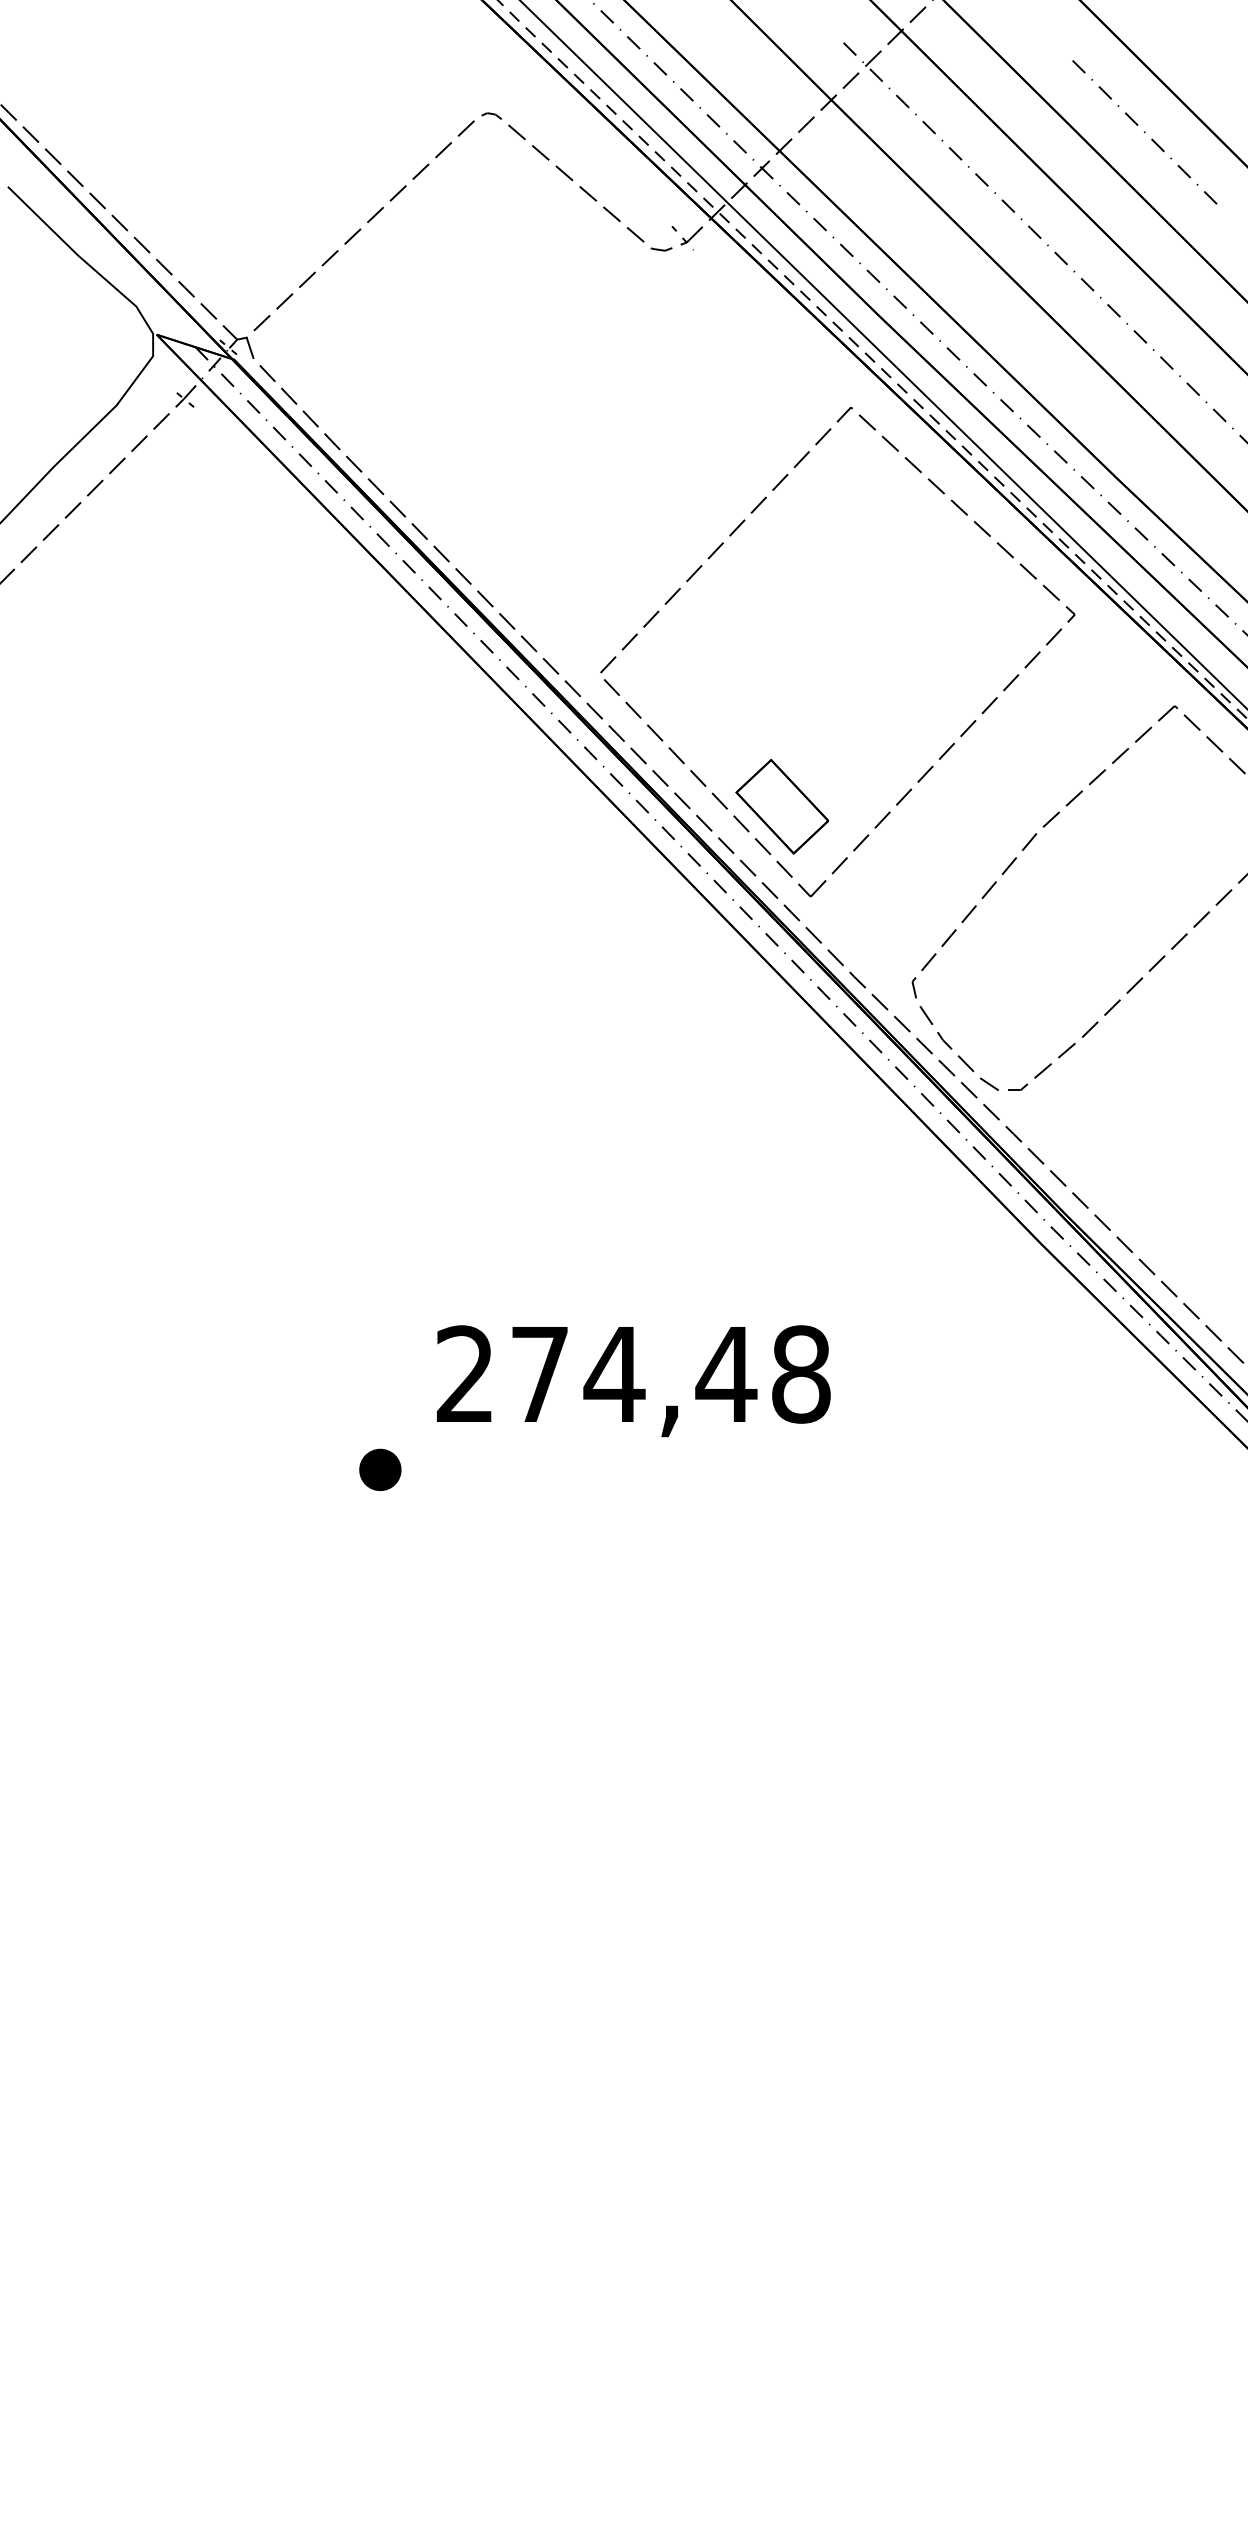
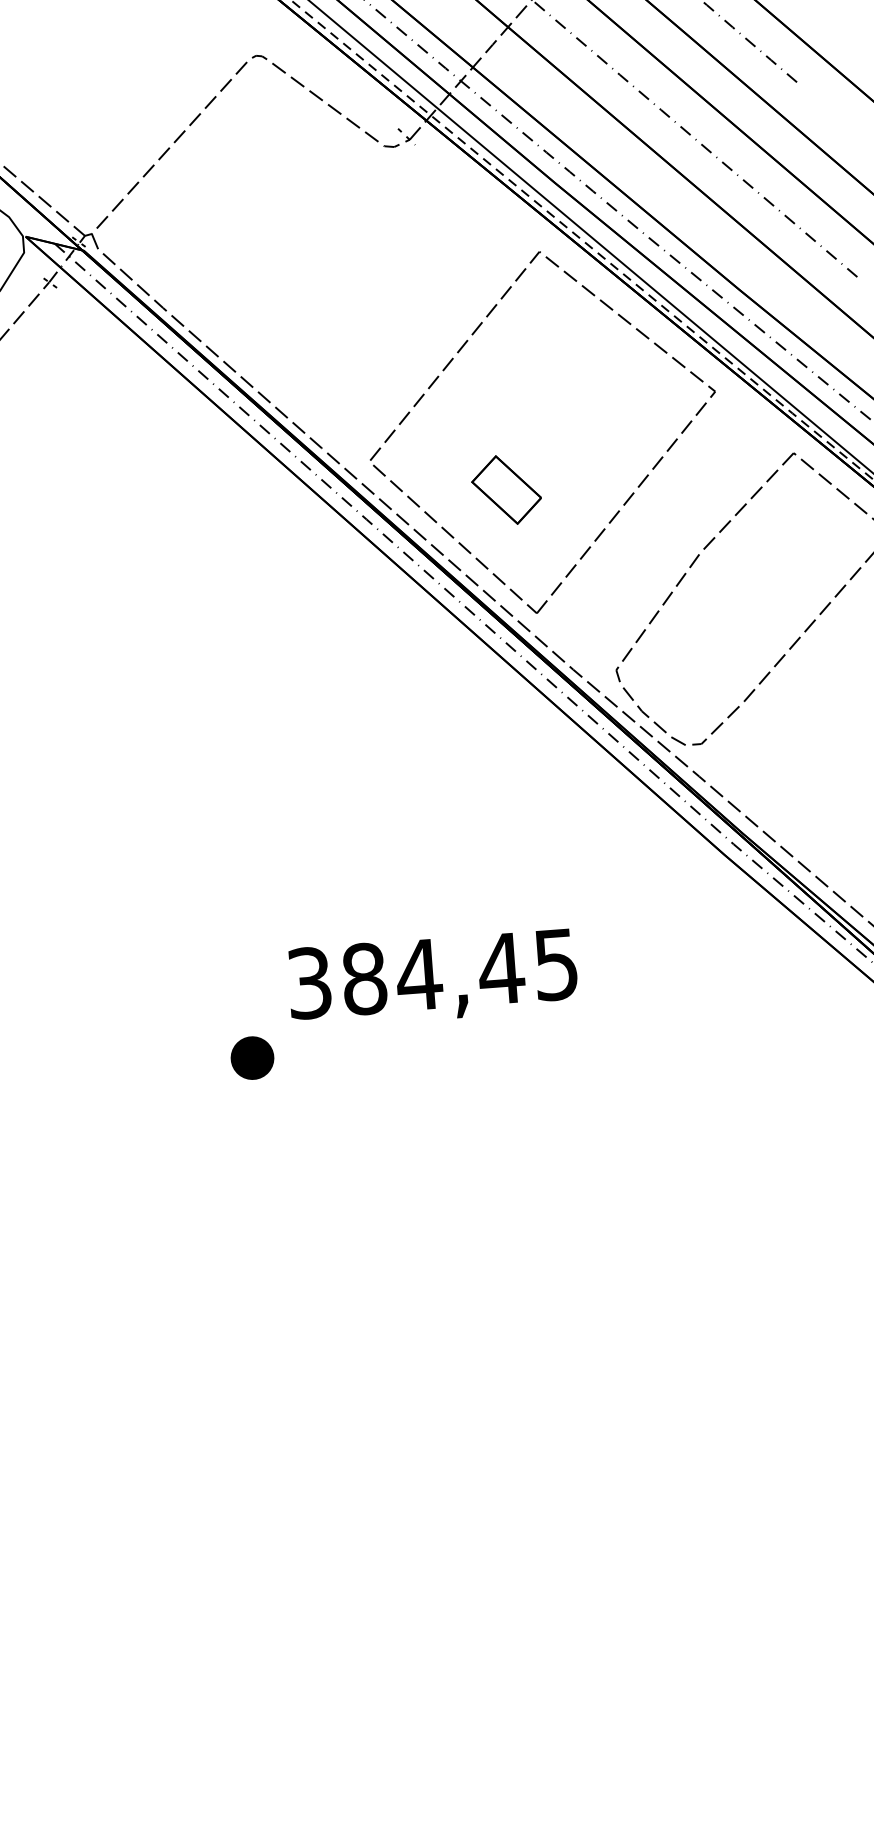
part: (781, 806) -> (506, 489), moved
text: (633, 1374) -> (433, 973), 274,48 -> 384,45
part: (380, 1469) -> (252, 1057), size x1.4

